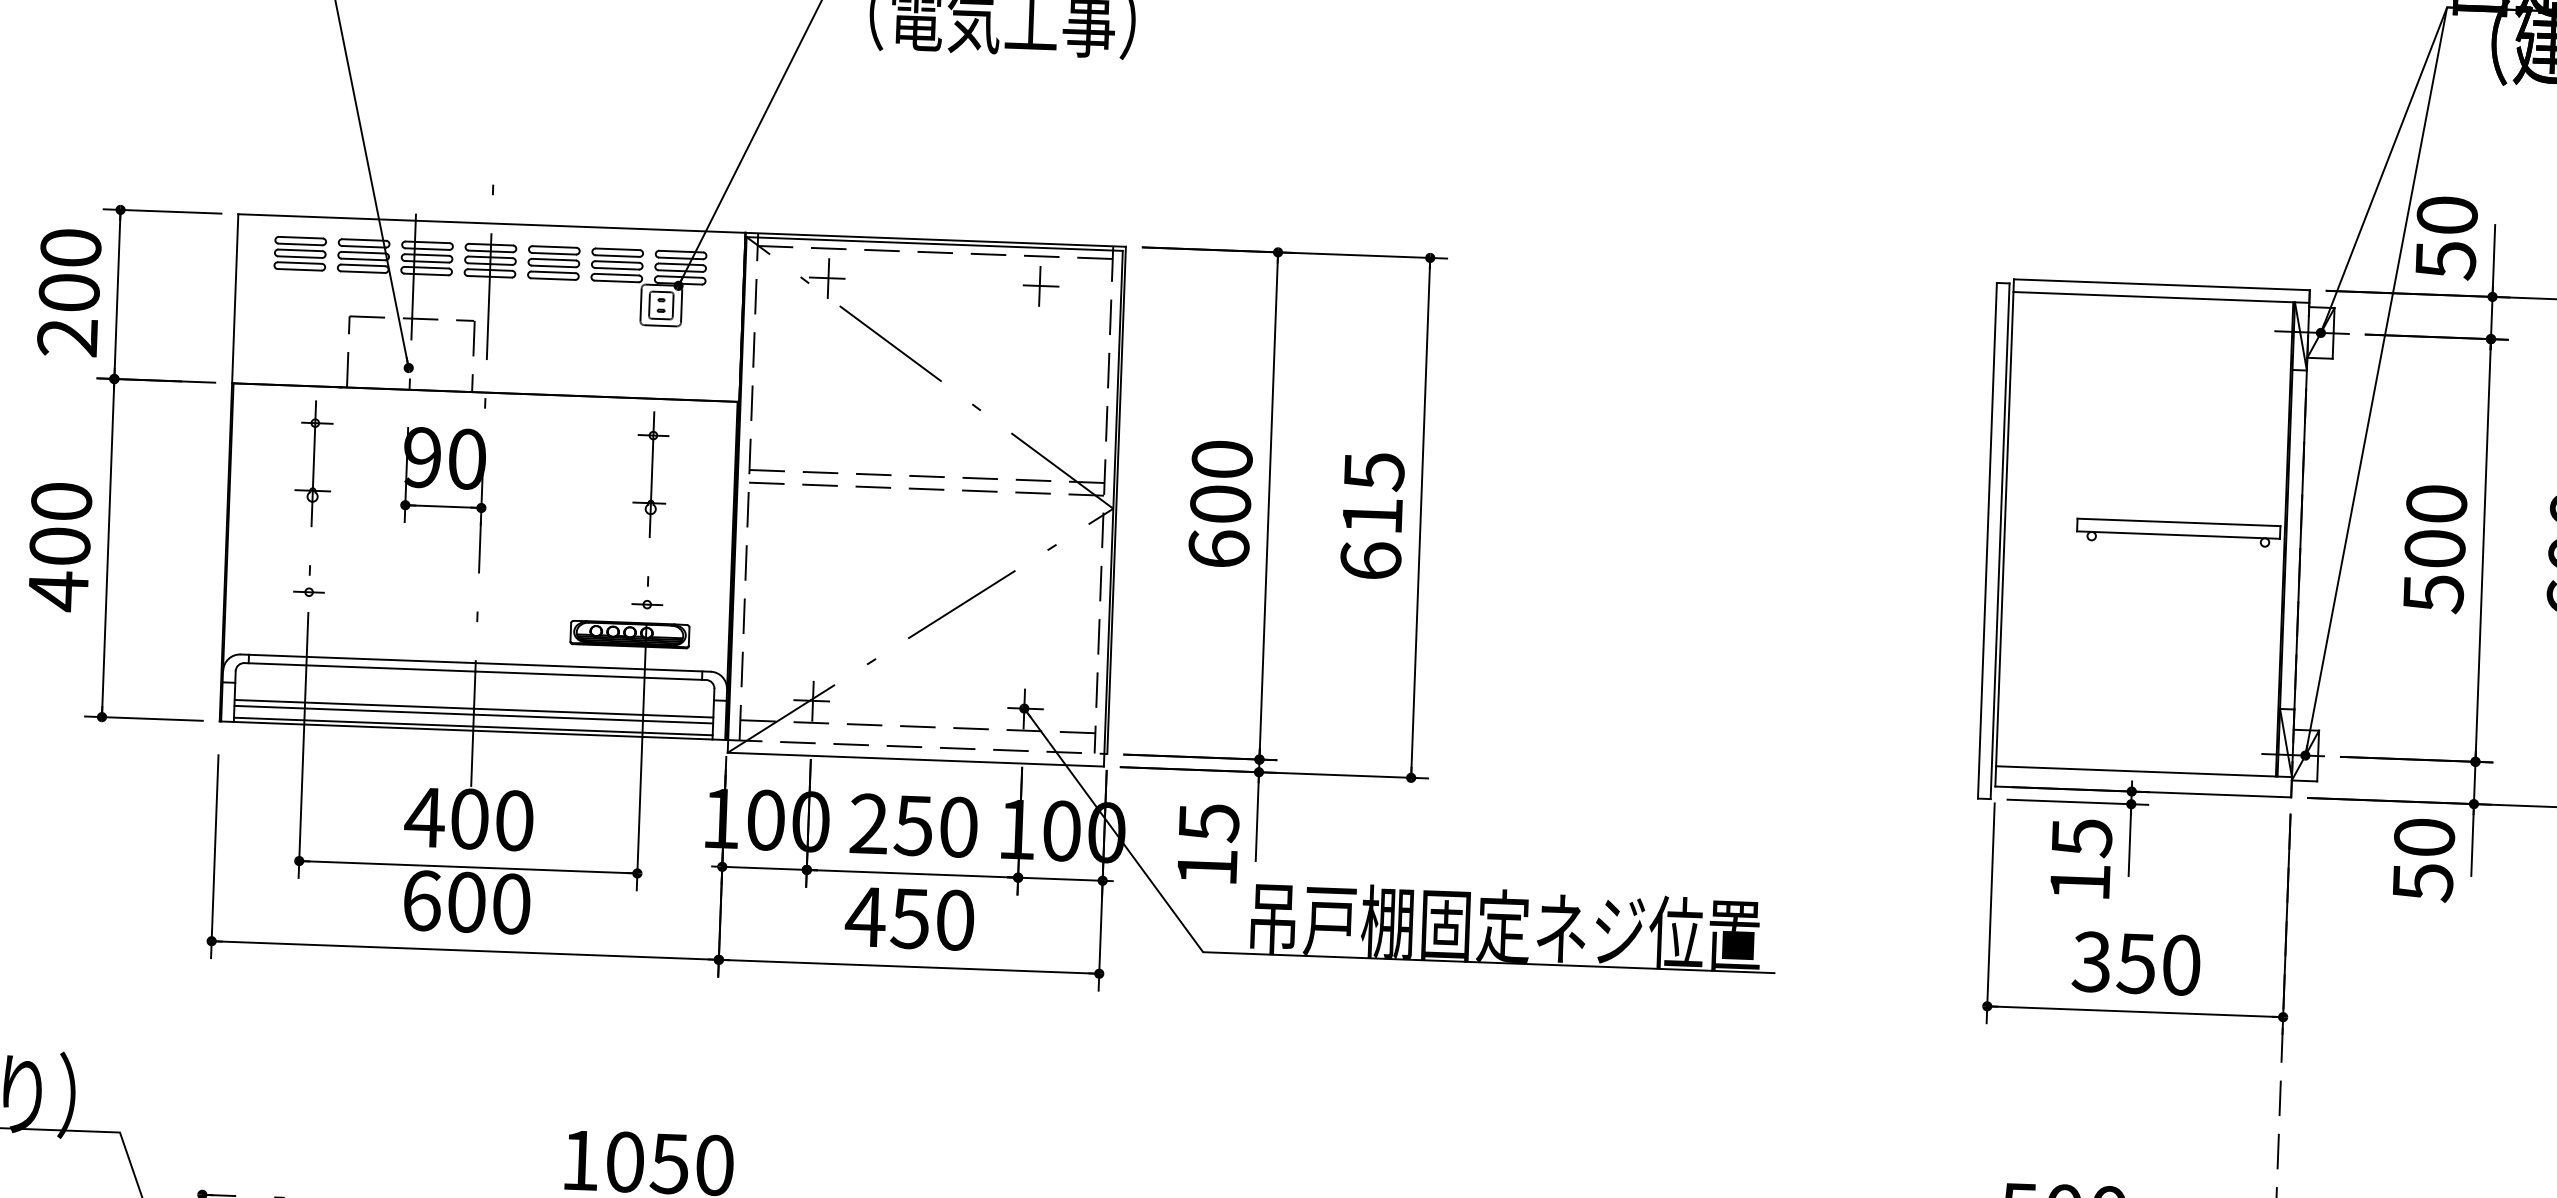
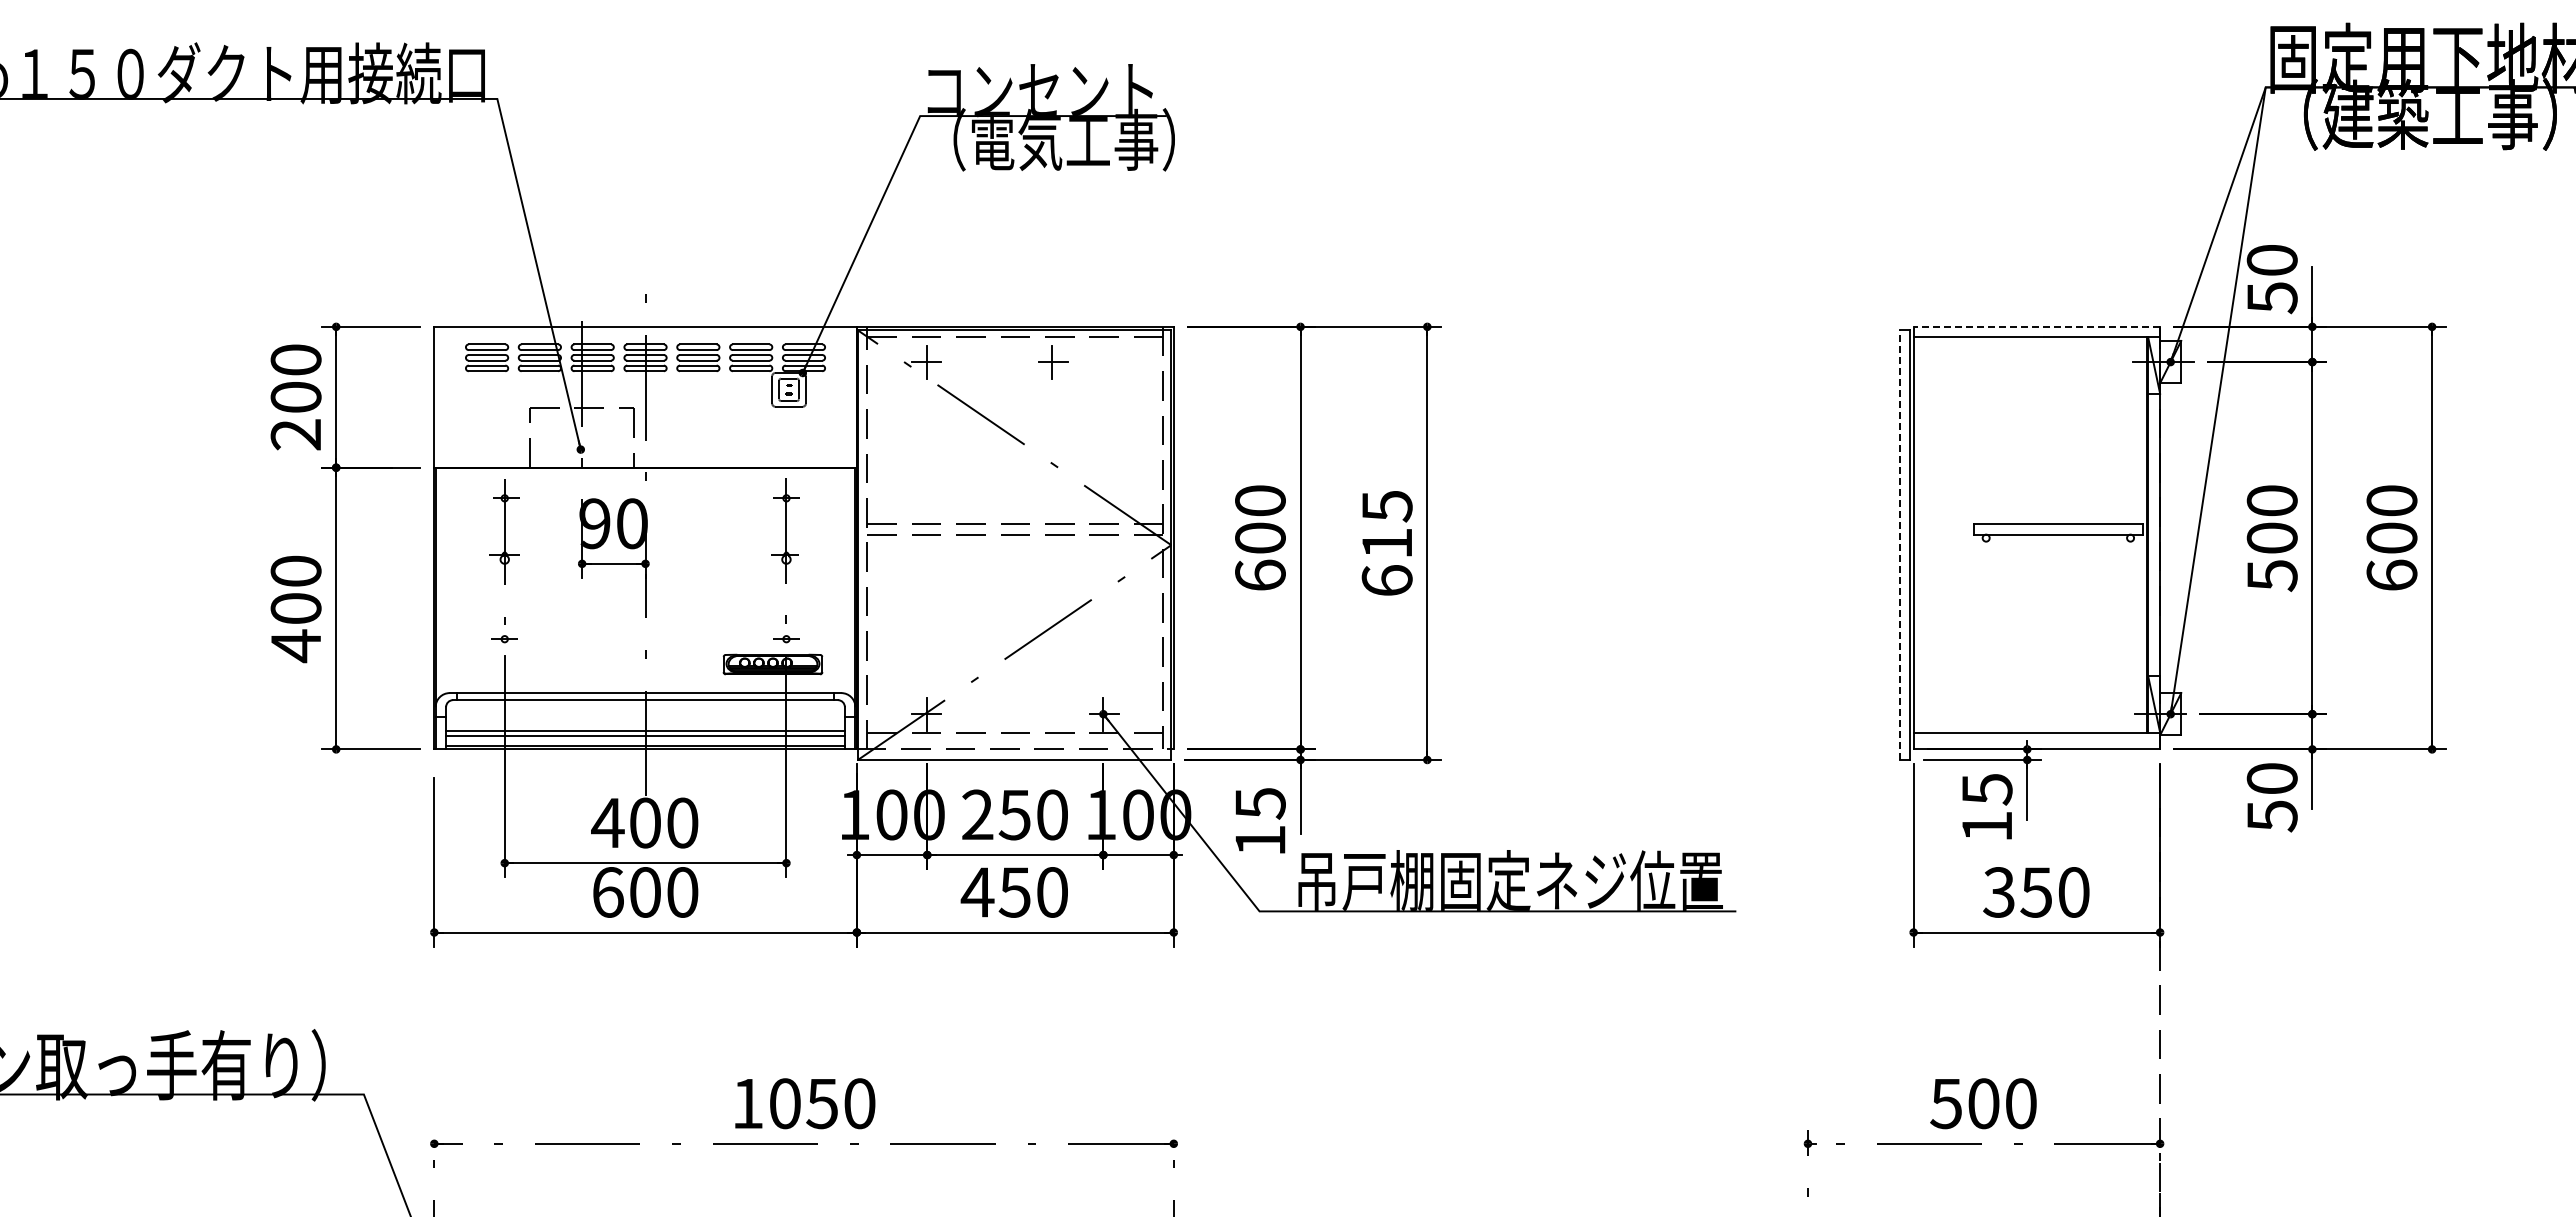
line: (2161, 284) -> (2036, 326), solid -> dashed
part: (1041, 286) -> (1053, 362), moved
line: (1987, 541) -> (1899, 545), solid -> dashed

